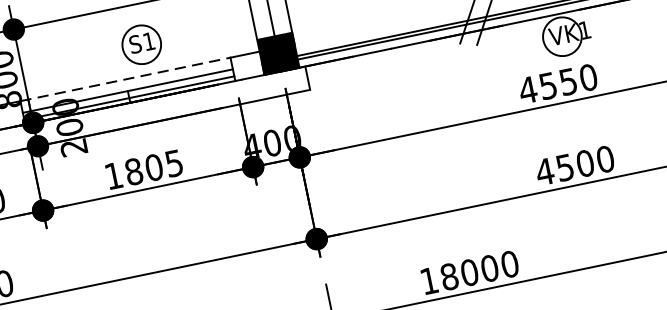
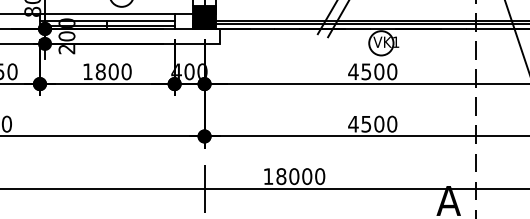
line: (125, 78) -> (107, 13), dashed -> solid
text: (568, 81) -> (379, 71), 4550 -> 4500
text: (173, 162) -> (126, 71), 1805 -> 1800

